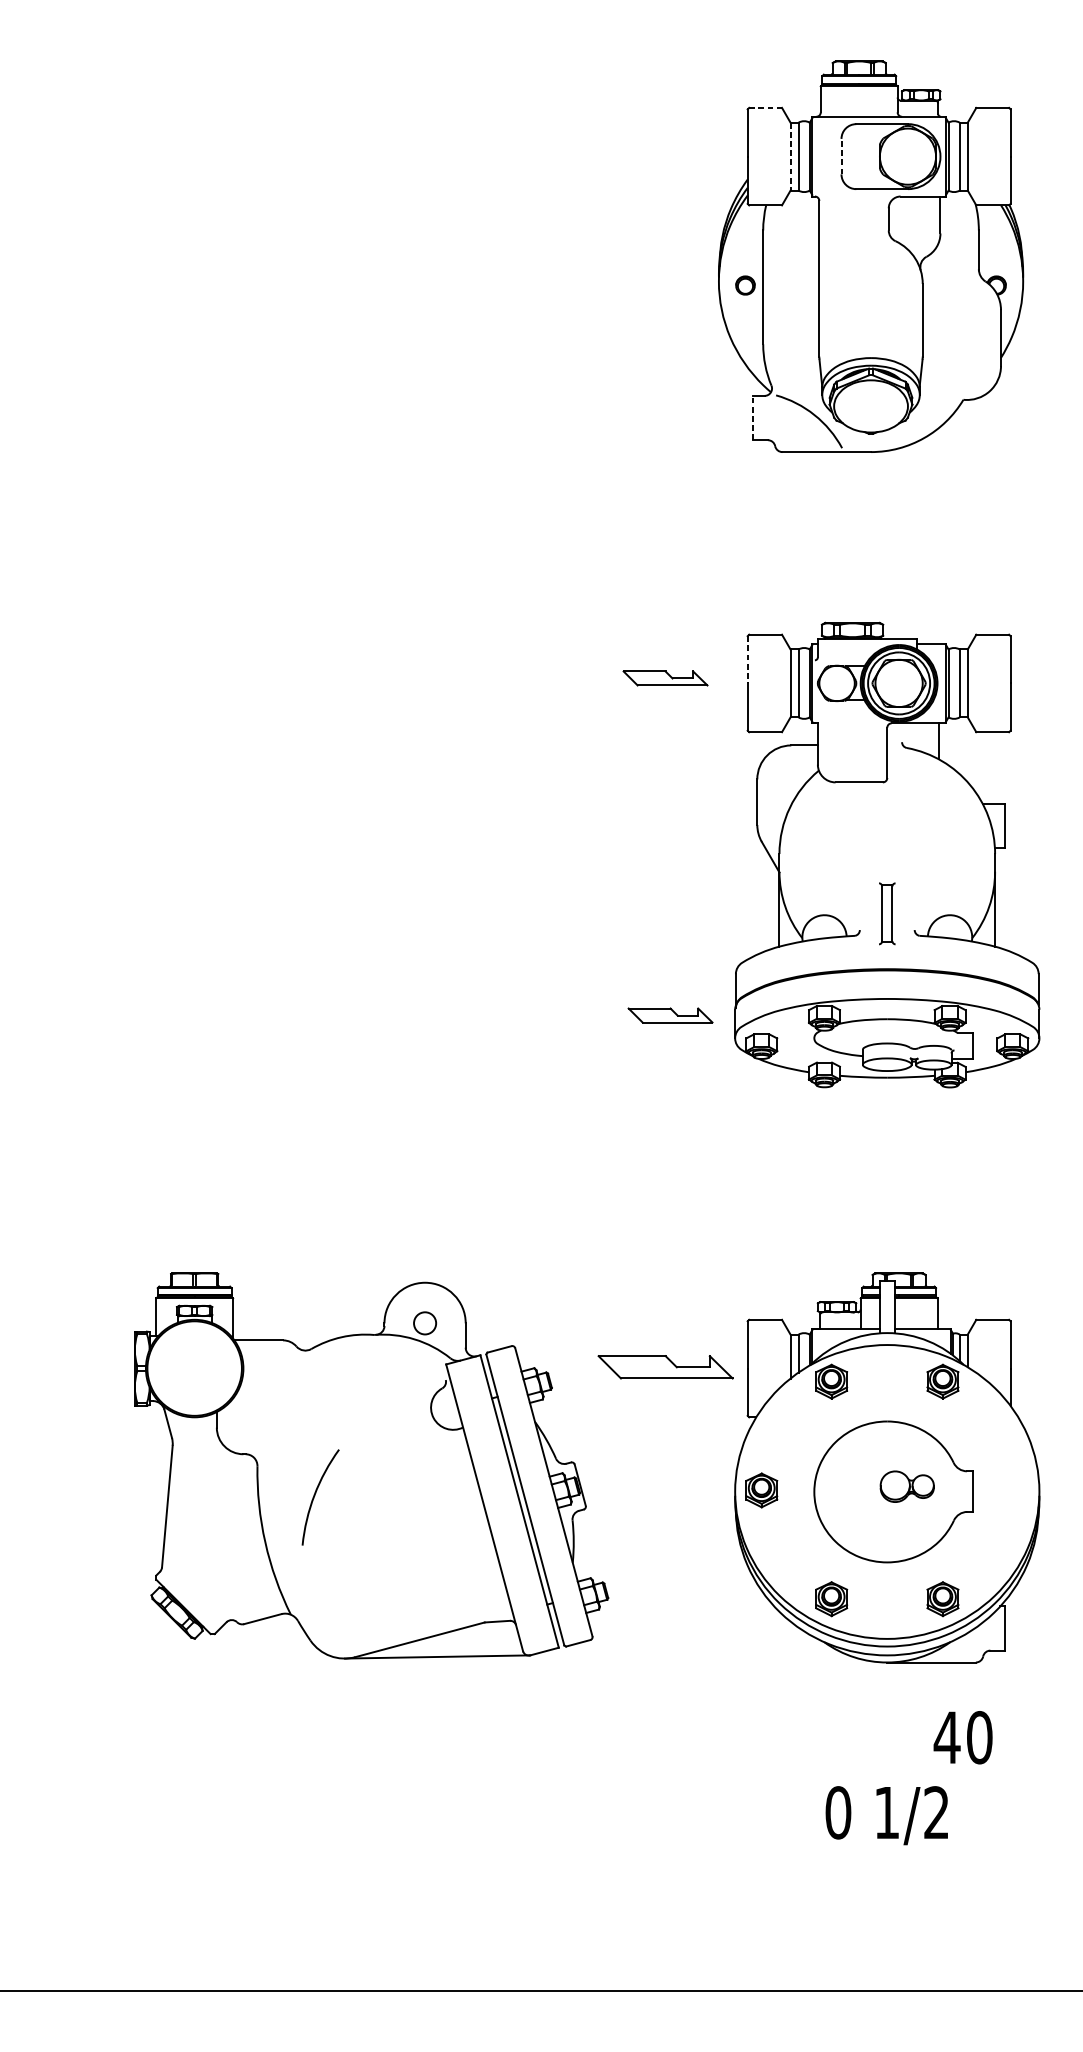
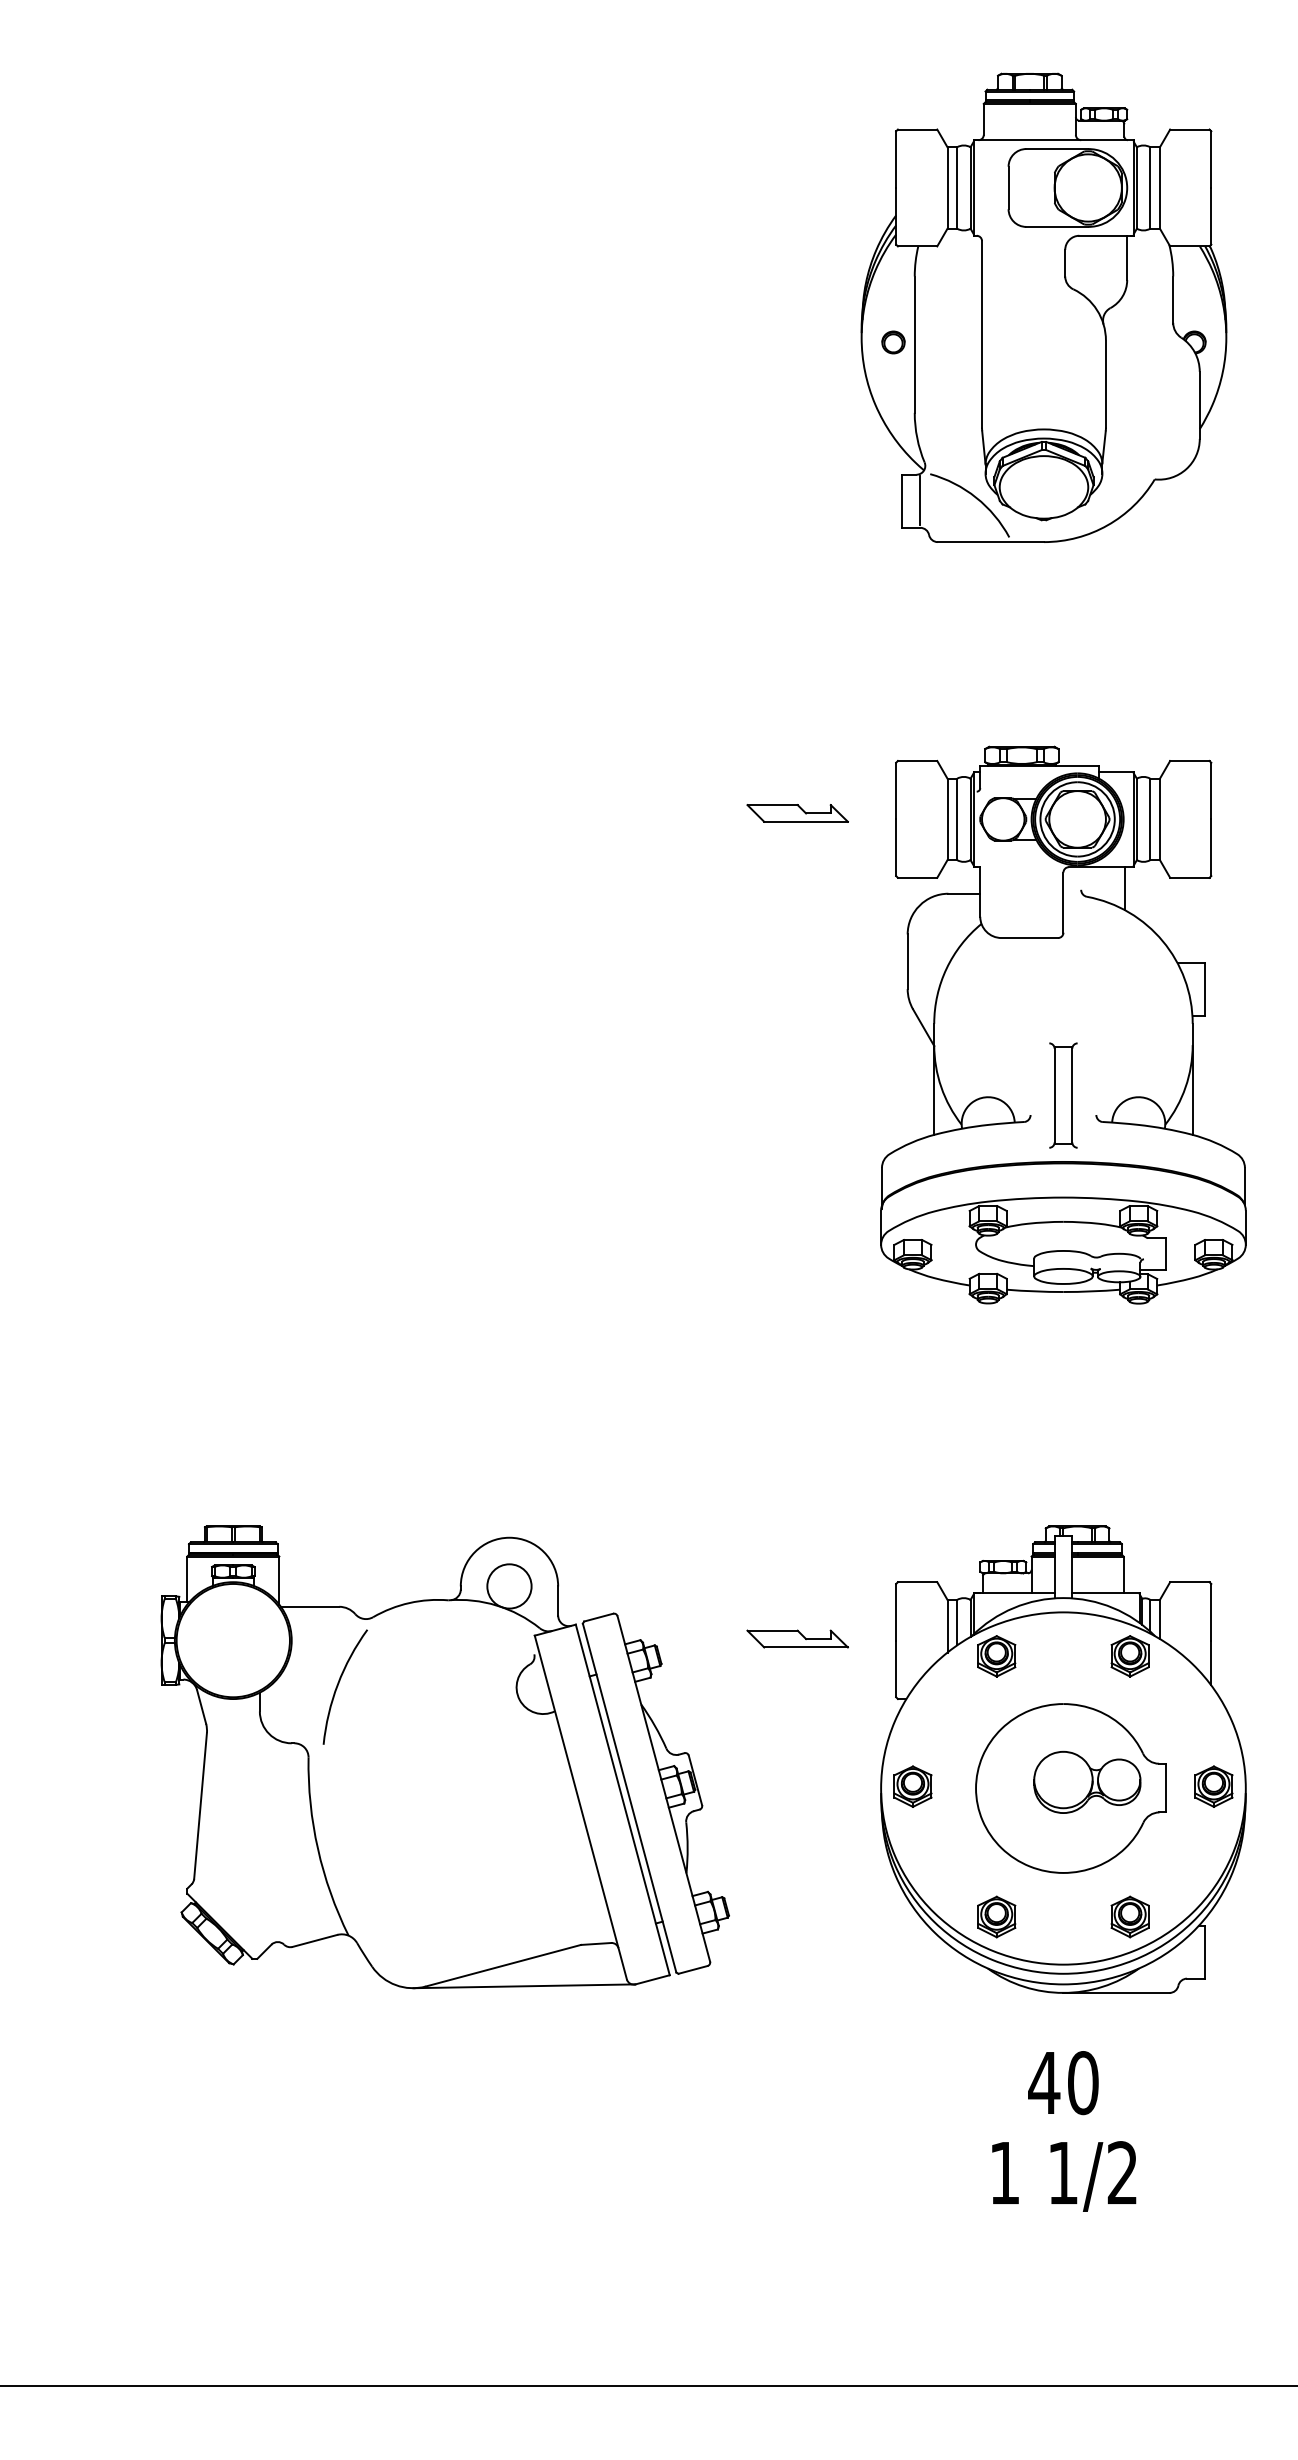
line: (765, 107) -> (917, 129), dashed -> solid
line: (790, 156) -> (947, 187), dashed -> solid
line: (841, 156) -> (1008, 187), dashed -> solid
line: (768, 417) -> (920, 500), added
line: (752, 418) -> (902, 501), dashed -> solid
line: (747, 660) -> (896, 791), dashed -> solid
part: (887, 913) -> (1063, 1095), size x1.43
part: (670, 1015) -> (803, 1217), removed
circle: (425, 1323) -> (509, 1586), size x1.67
part: (665, 1366) -> (797, 1638), size x0.62
part: (907, 1486) -> (1087, 1781), size x1.67
part: (1012, 1490) -> (1213, 1786), added
arc: (315, 1494) -> (339, 1683), moved
text: (963, 1738) -> (1063, 2083), moved
text: (838, 1813) -> (1004, 2173), 0 -> 1

